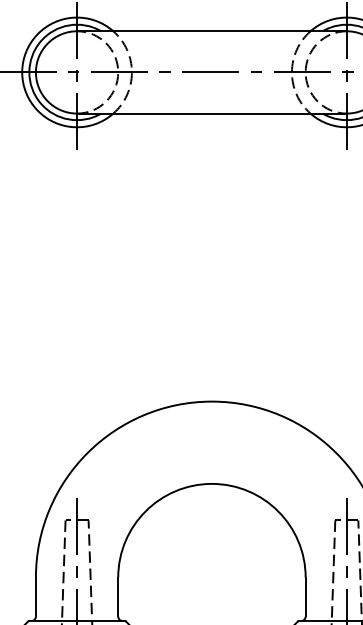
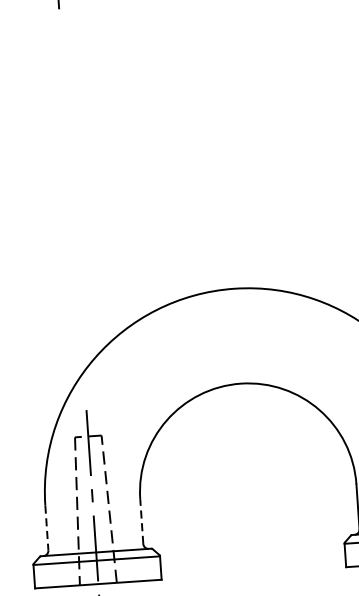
line: (118, 596) -> (142, 520), solid -> dashed
line: (35, 597) -> (46, 528), solid -> dashed

